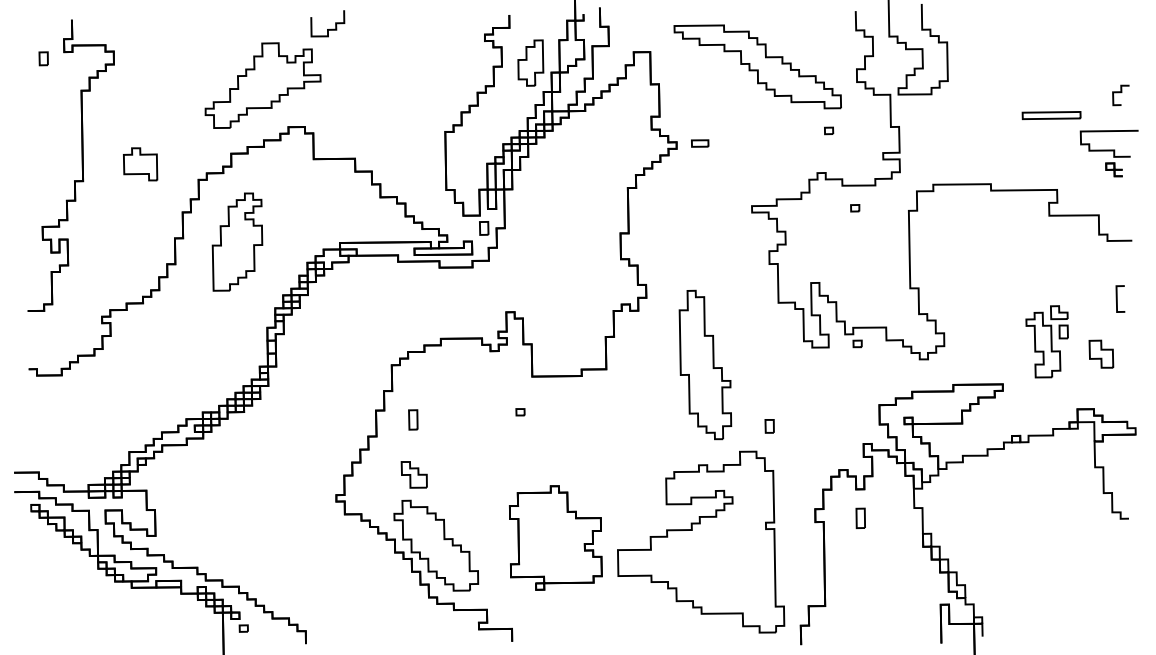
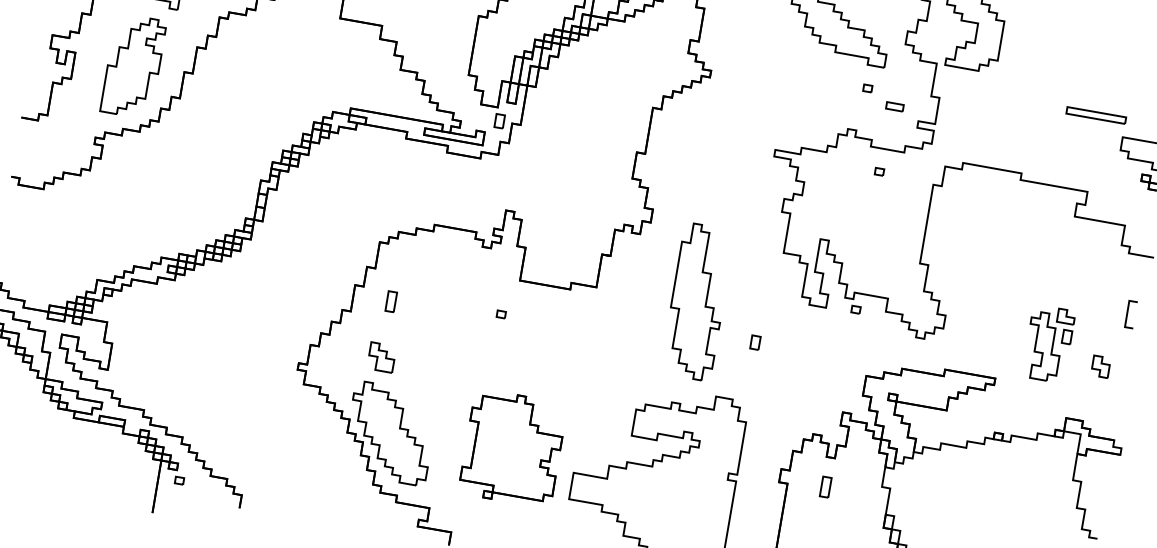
part: (700, 143) -> (895, 106), moved
part: (237, 241) -> (133, 65), moved
part: (1100, 353) -> (1100, 365), size x0.71
part: (769, 426) -> (755, 342), moved

